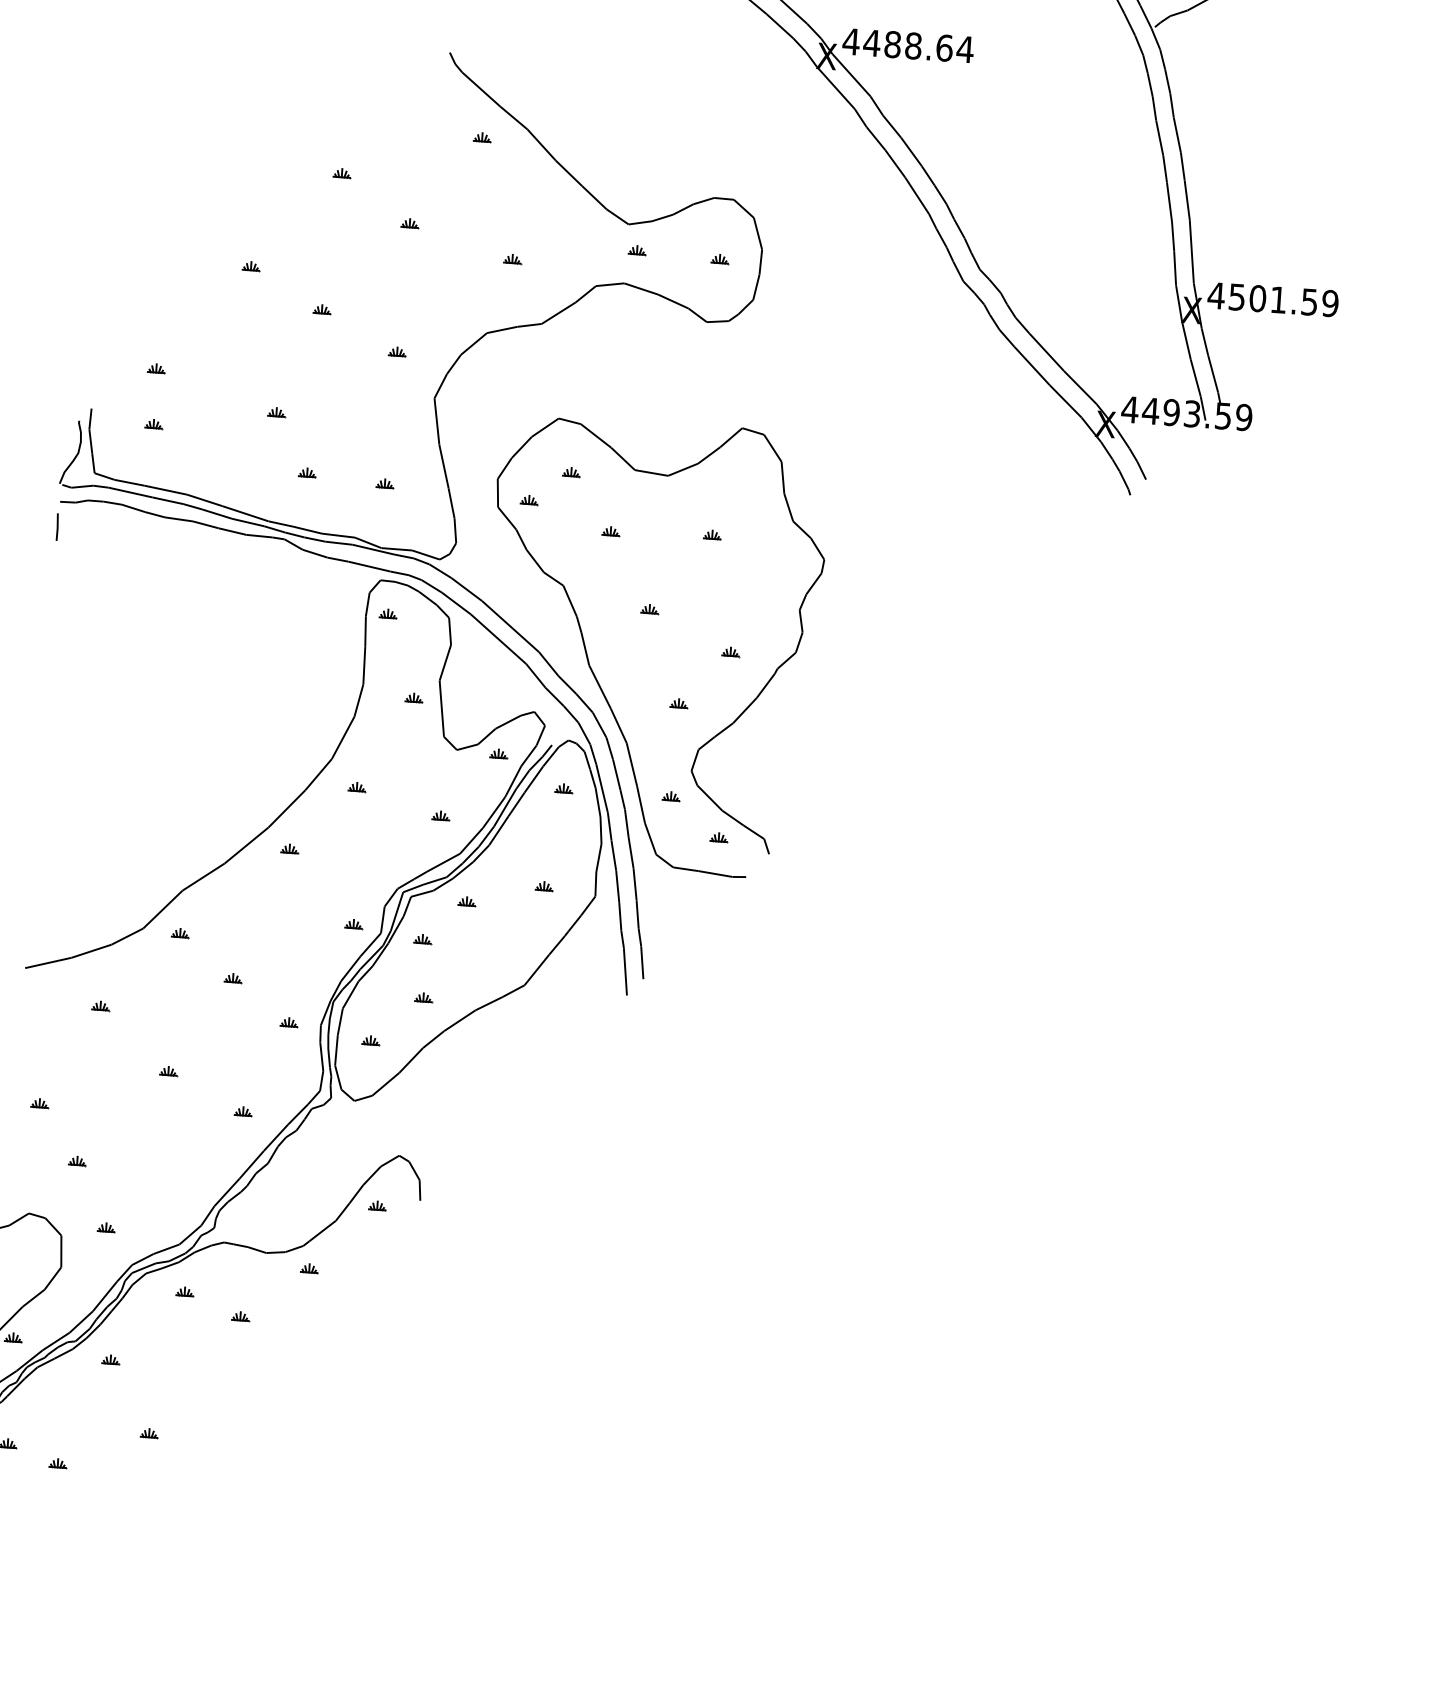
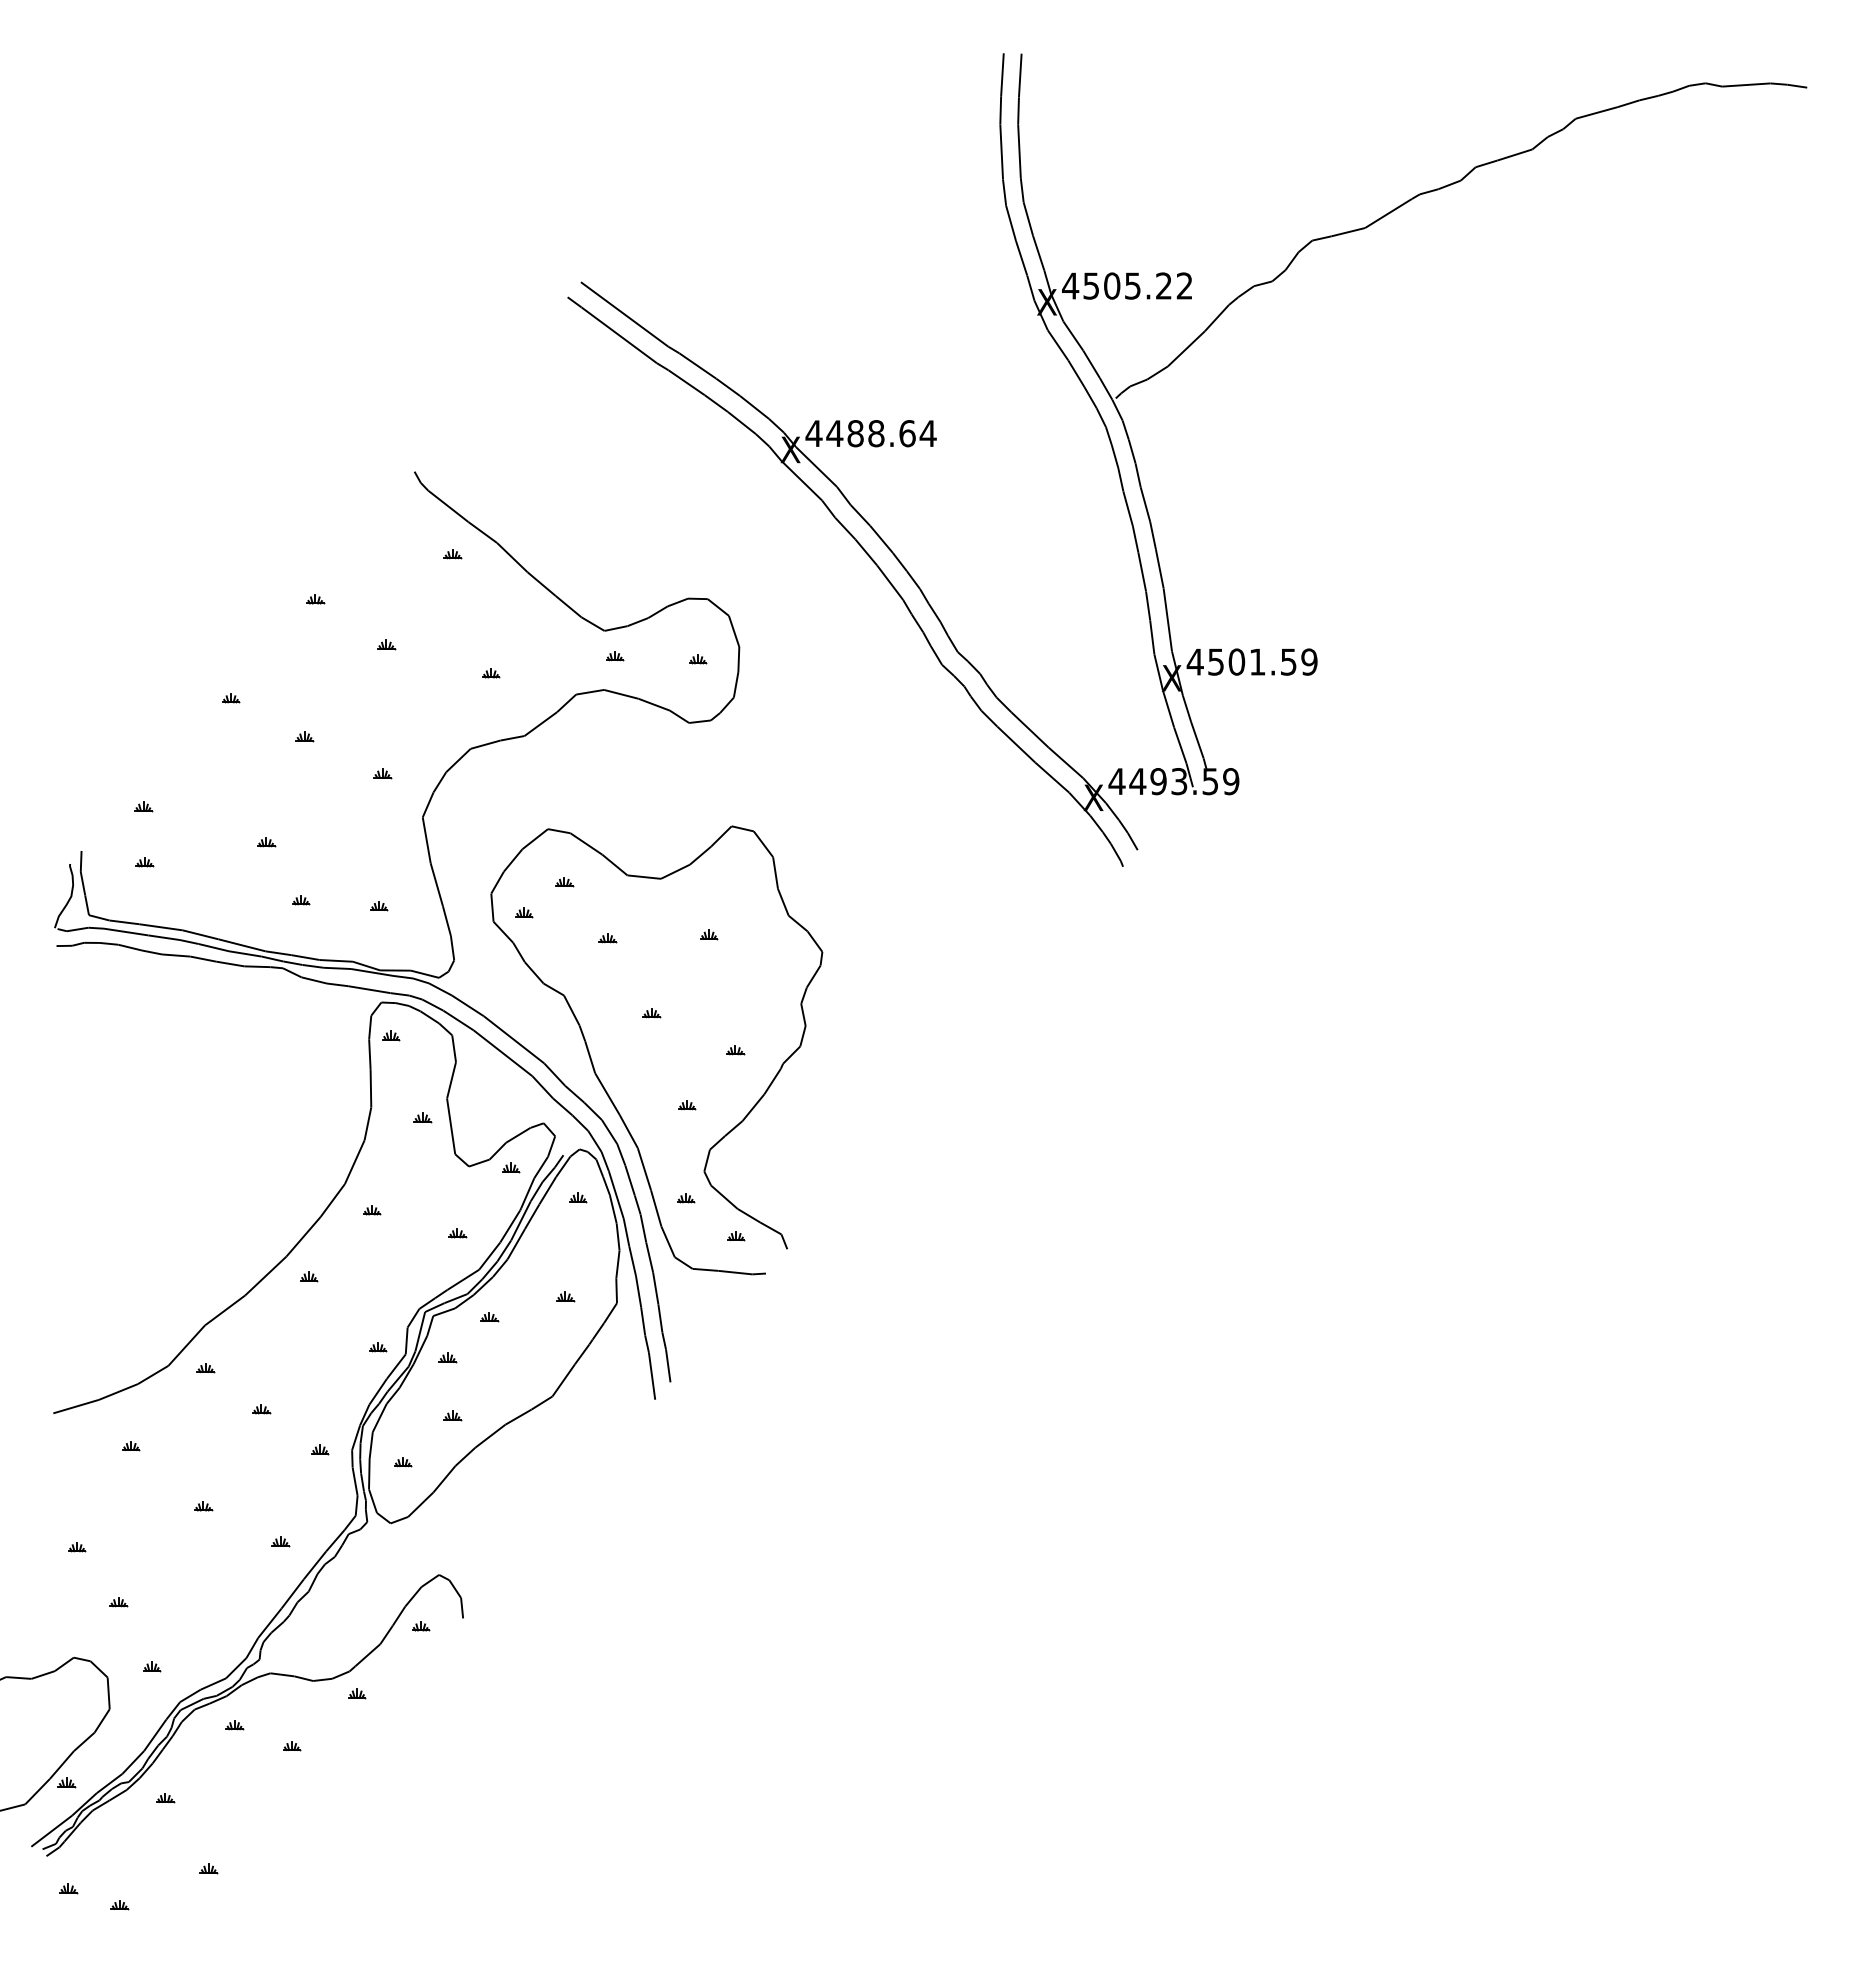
line: (57, 527) -> (55, 971), removed

